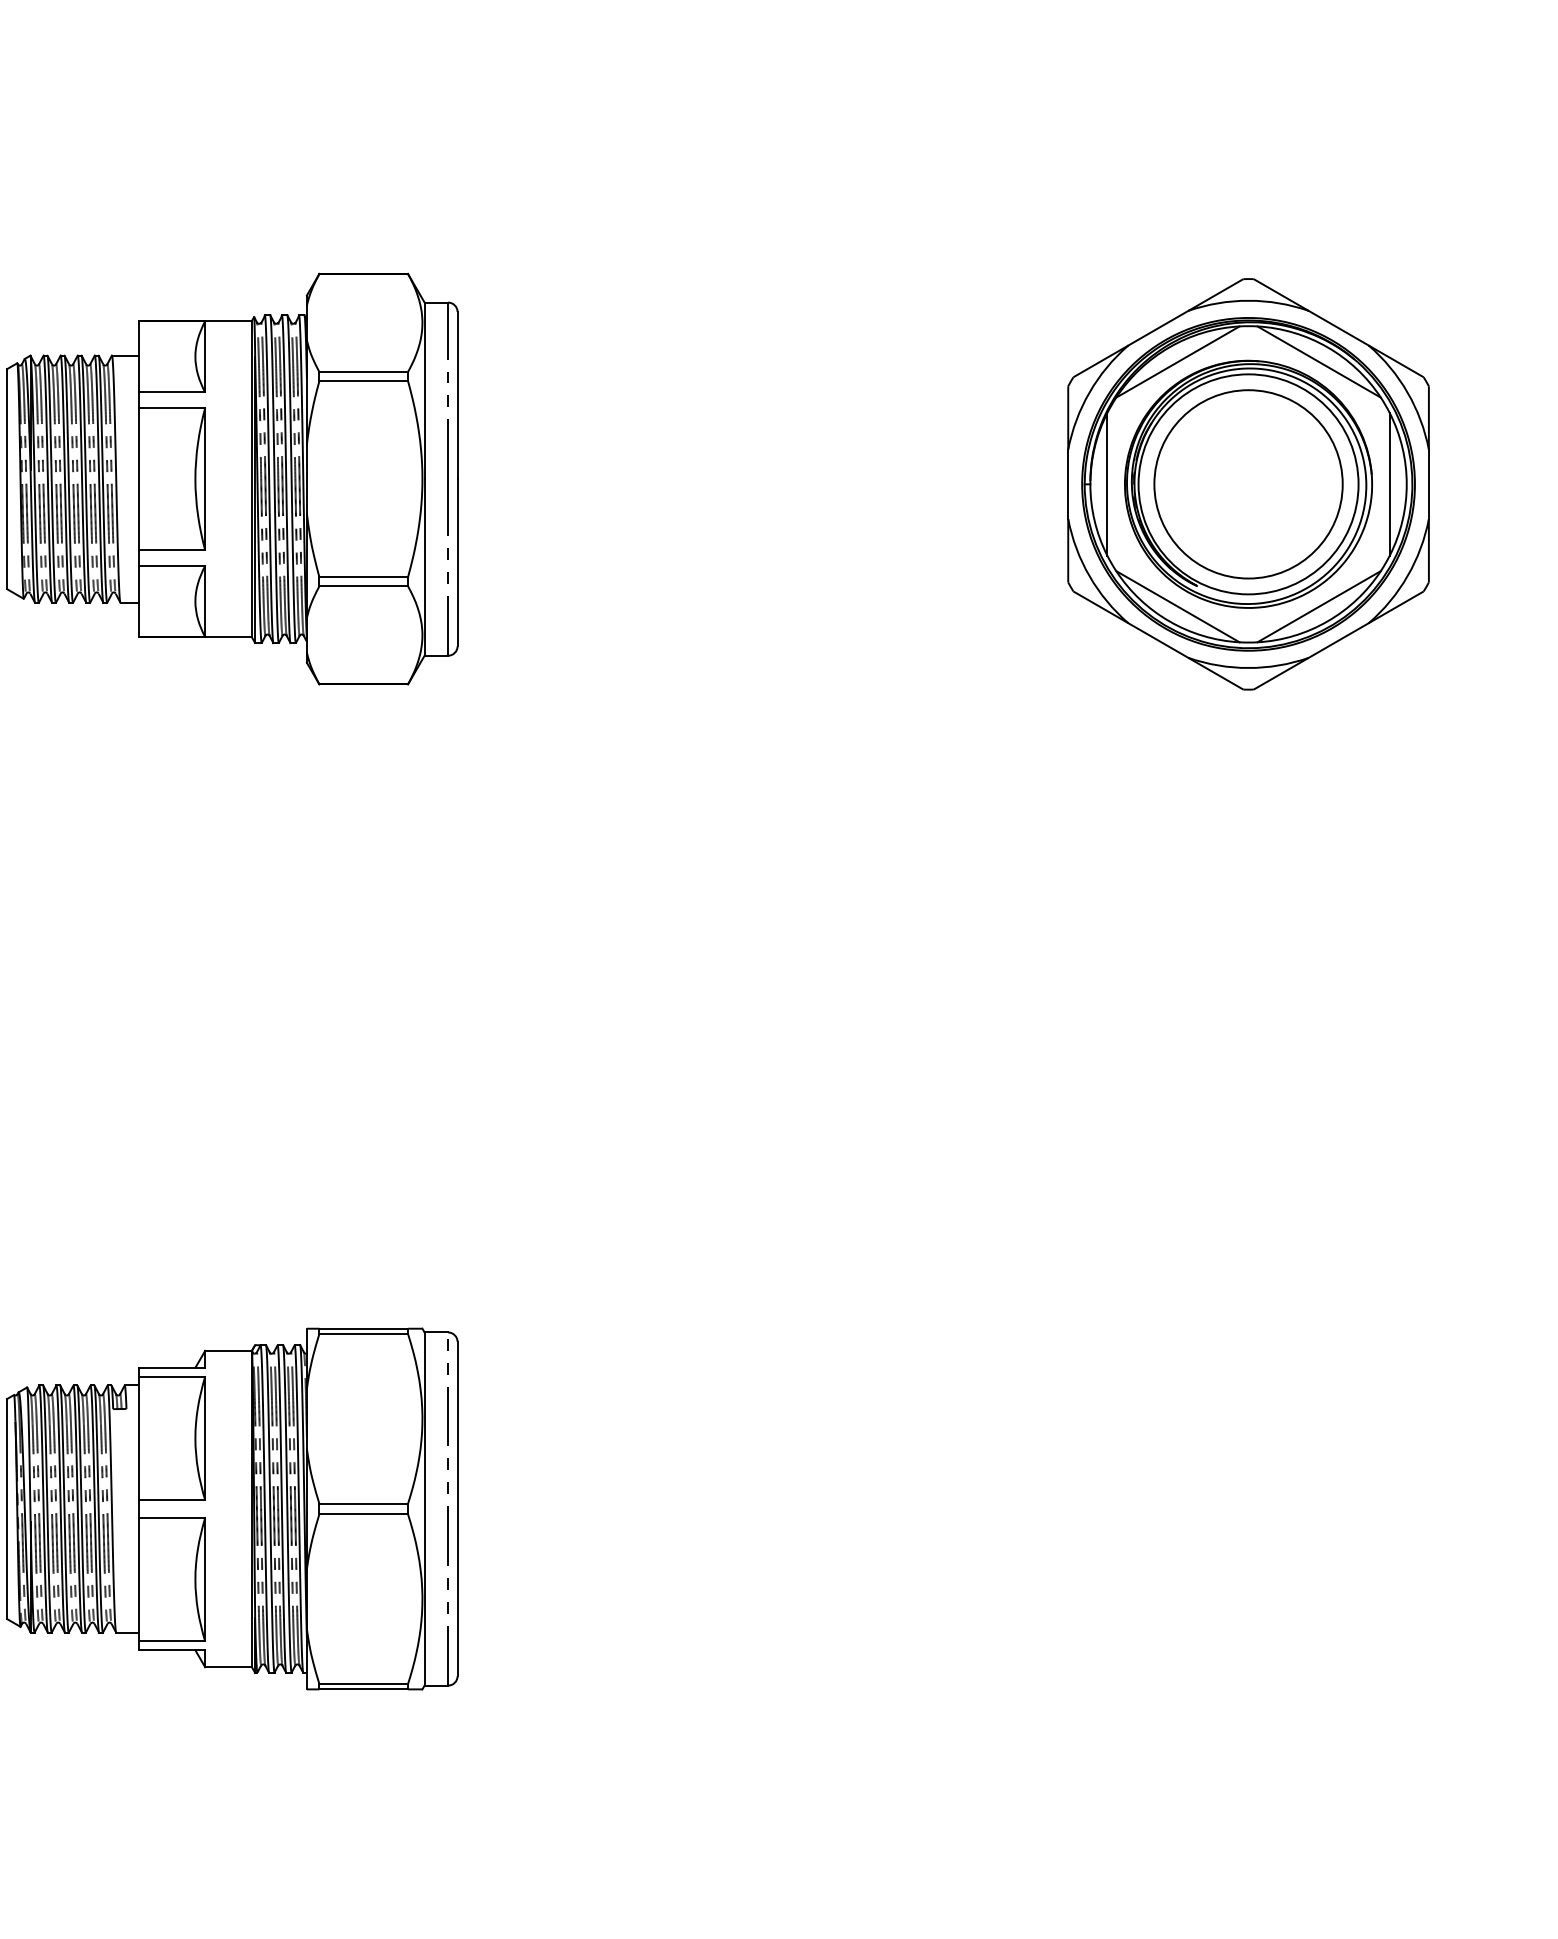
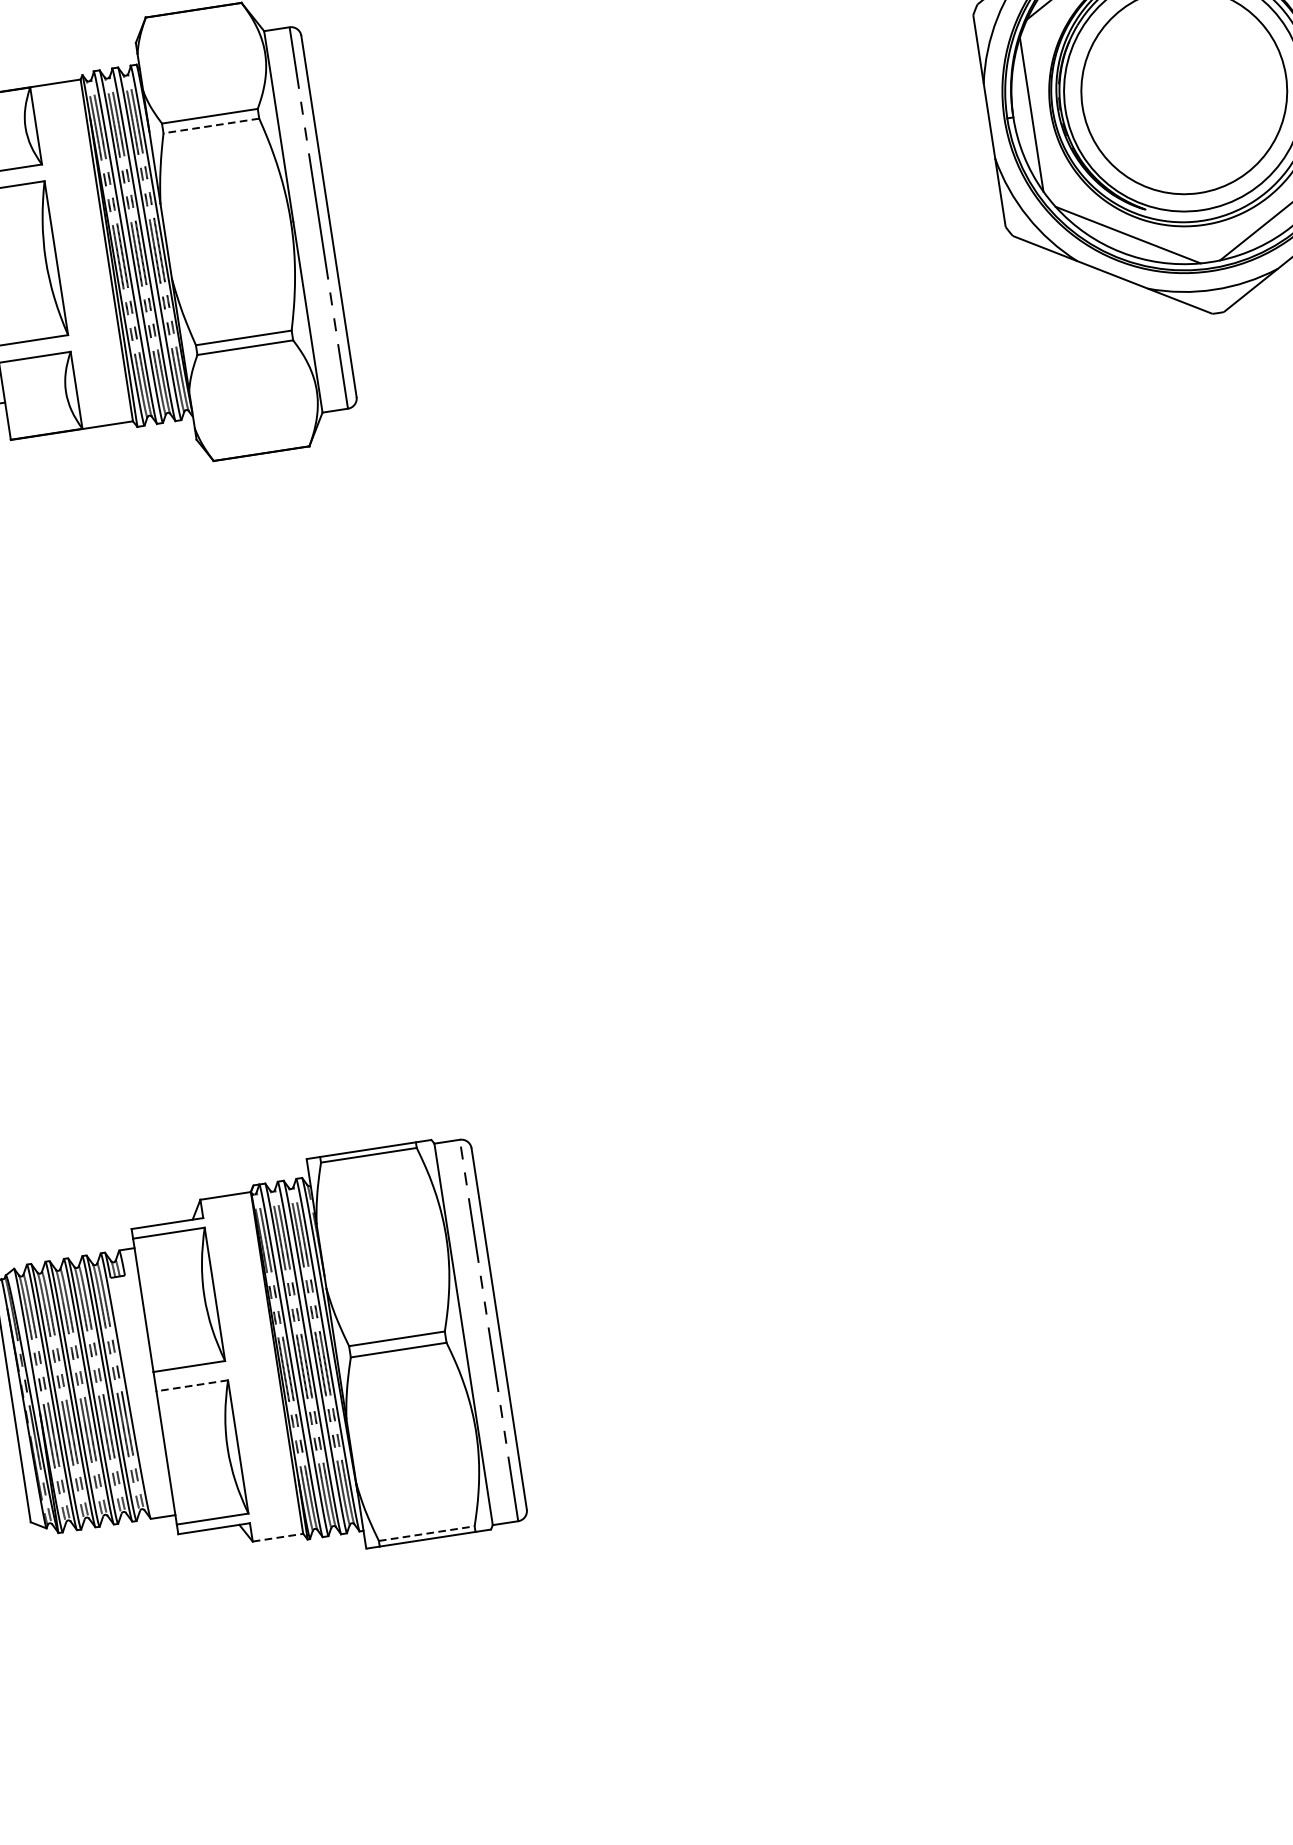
line: (363, 381) -> (211, 126), solid -> dashed
line: (171, 1517) -> (191, 1385), solid -> dashed
line: (229, 1667) -> (279, 1537), solid -> dashed
line: (364, 1684) -> (427, 1533), solid -> dashed

